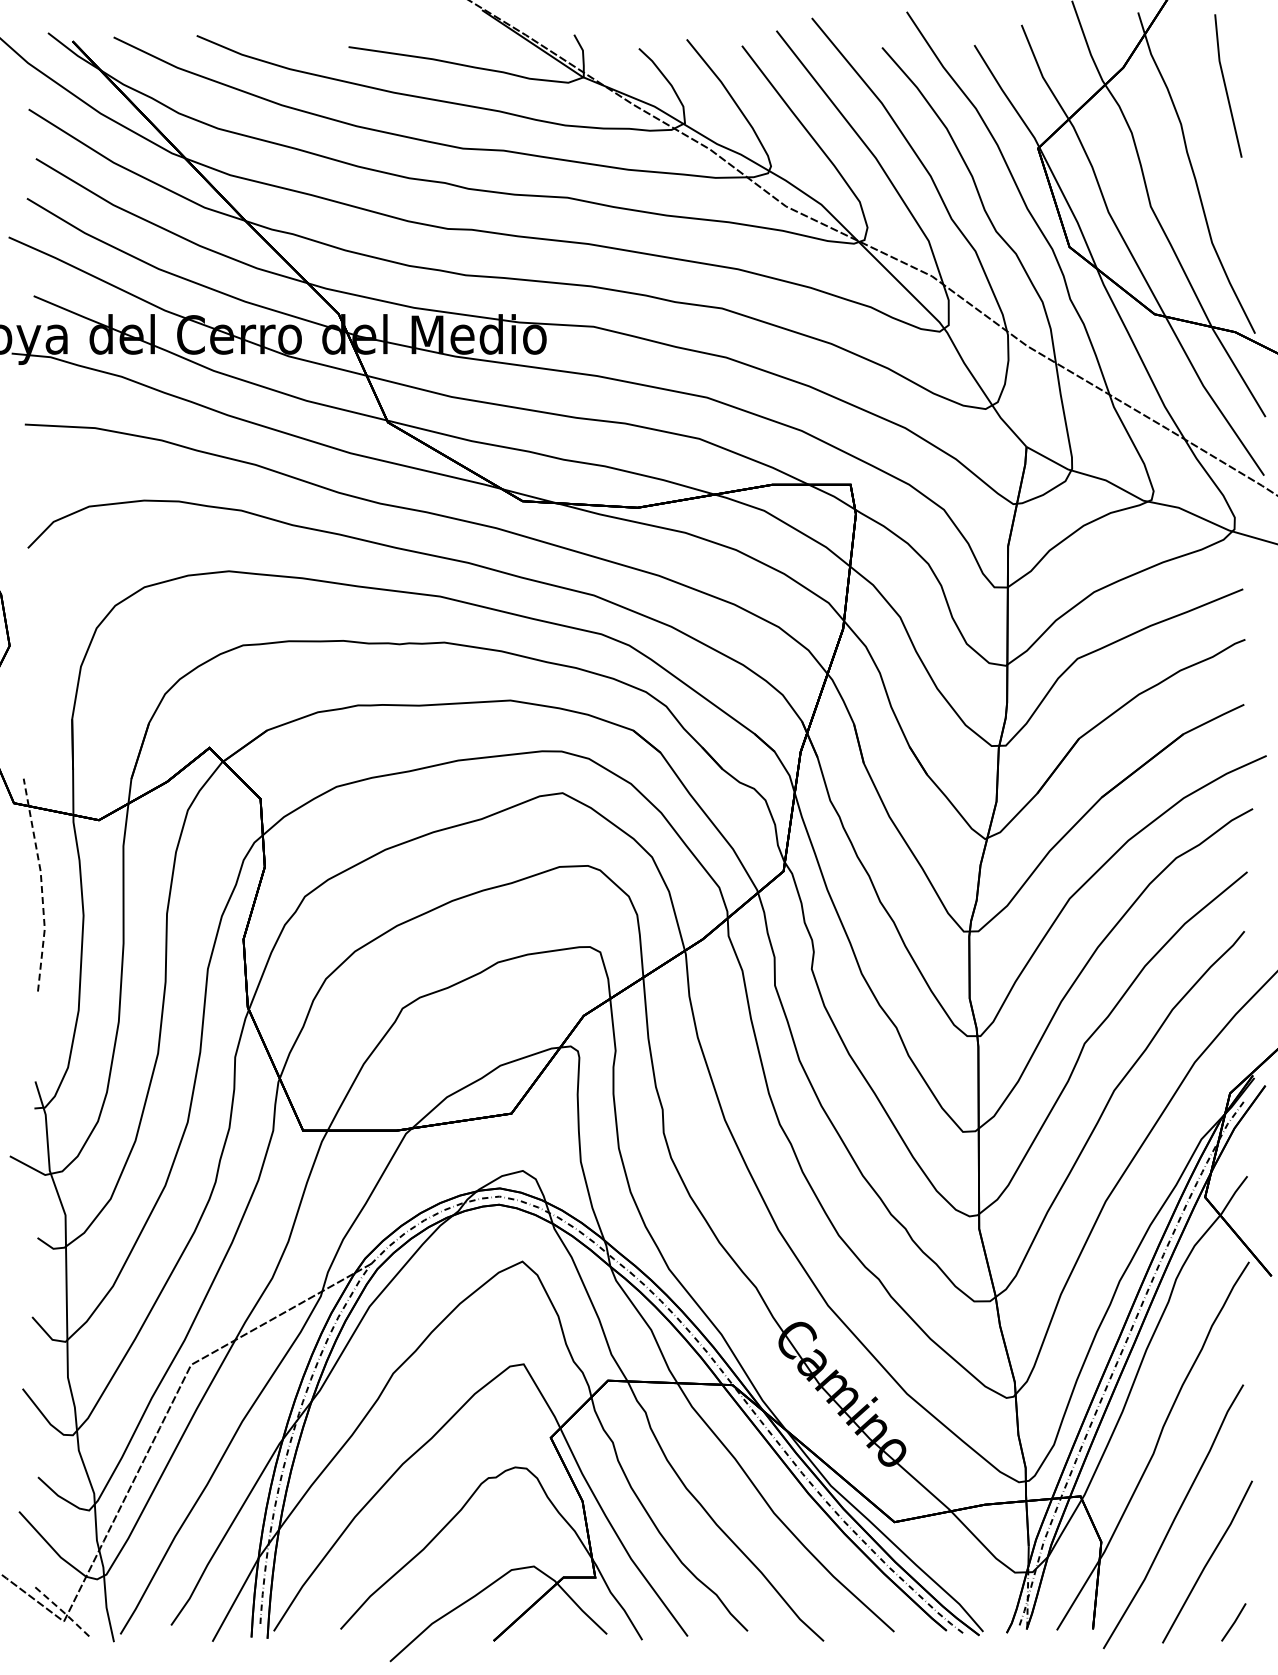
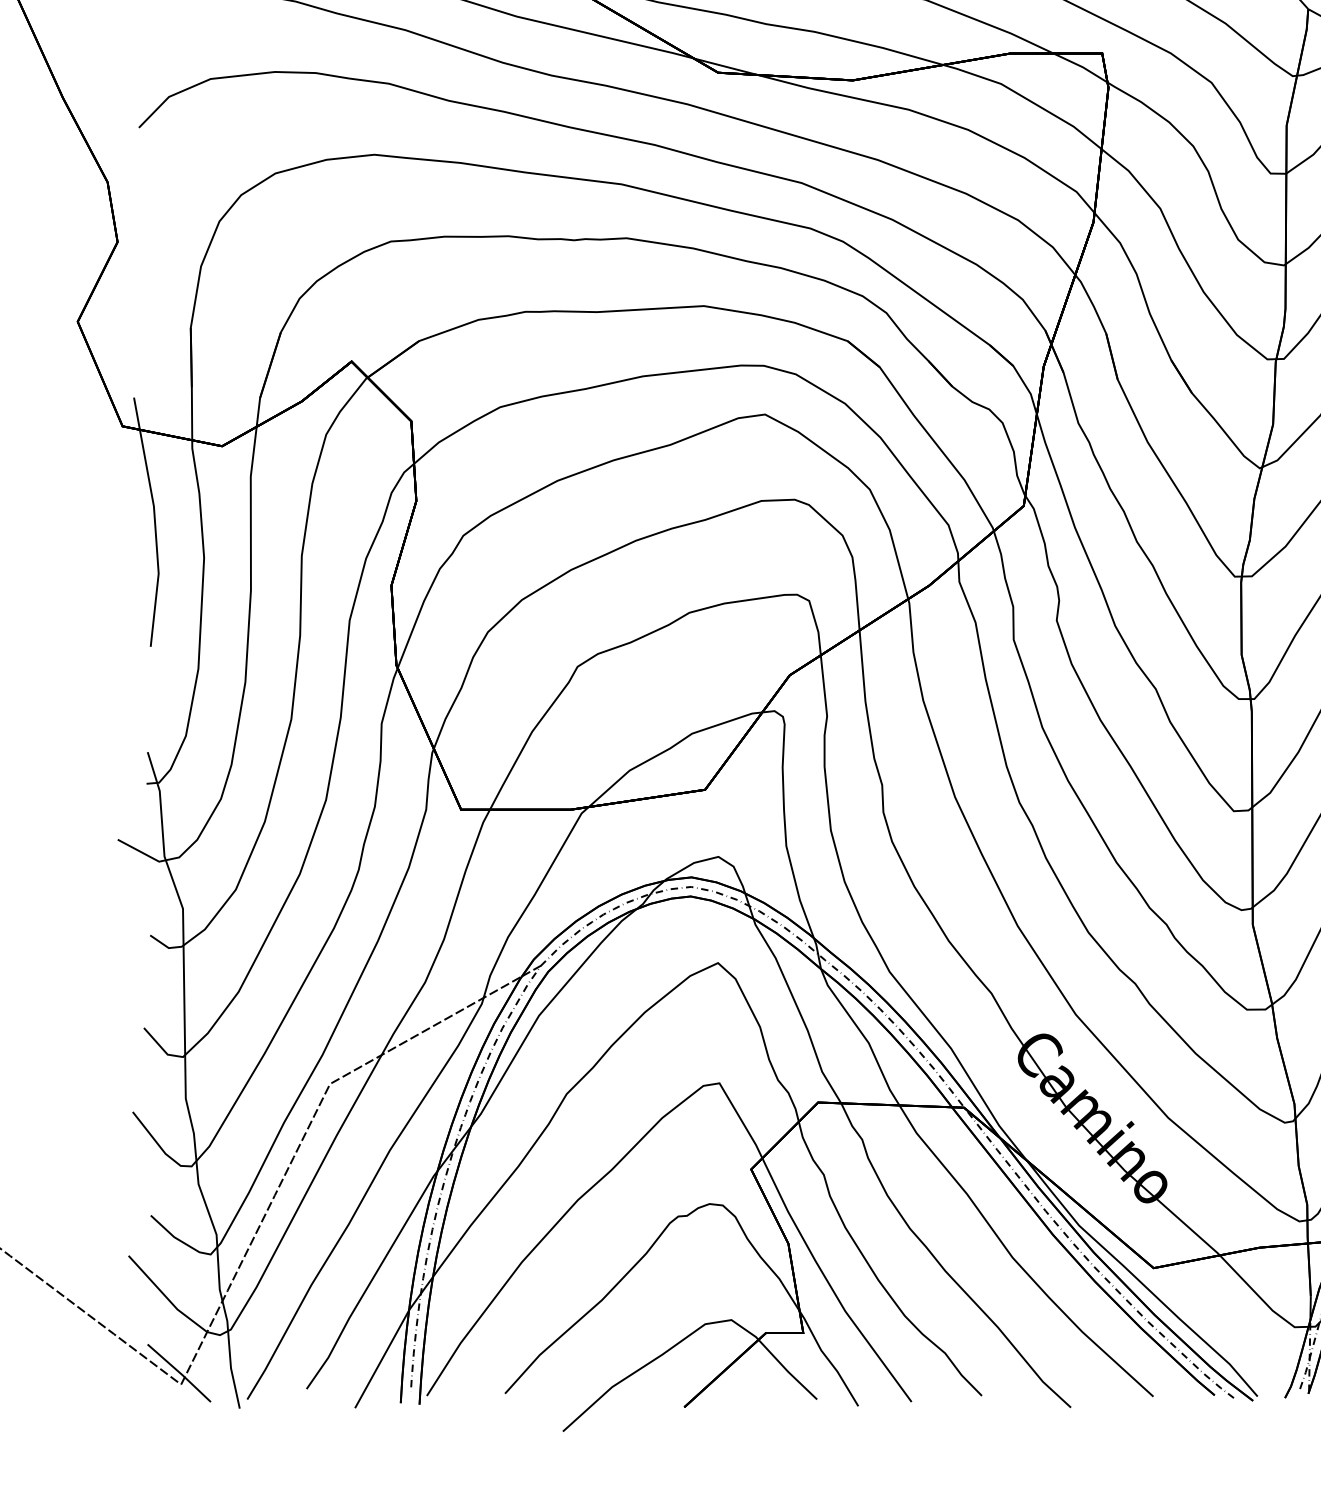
line: (41, 884) -> (154, 521), dashed -> solid
line: (63, 1611) -> (180, 1372), dashed -> solid

